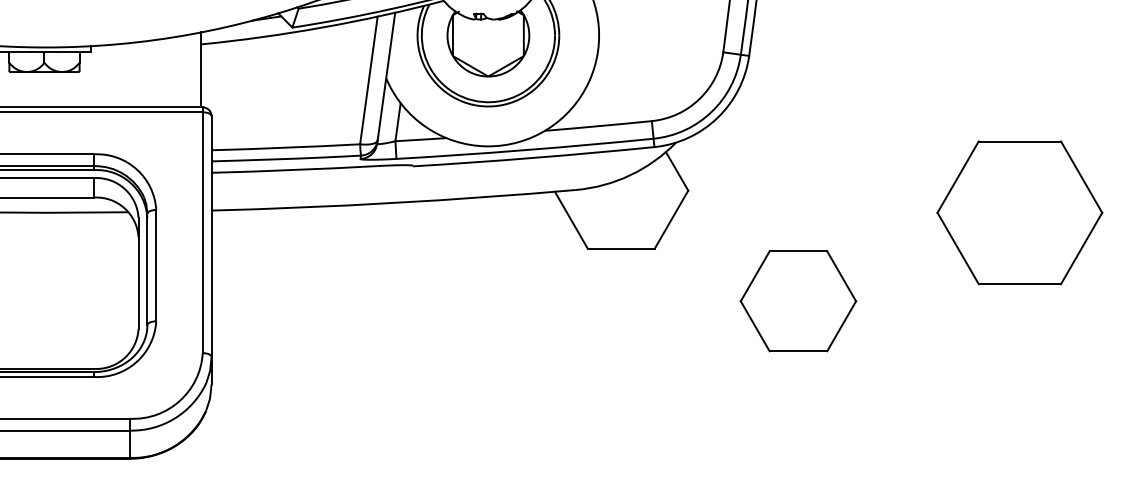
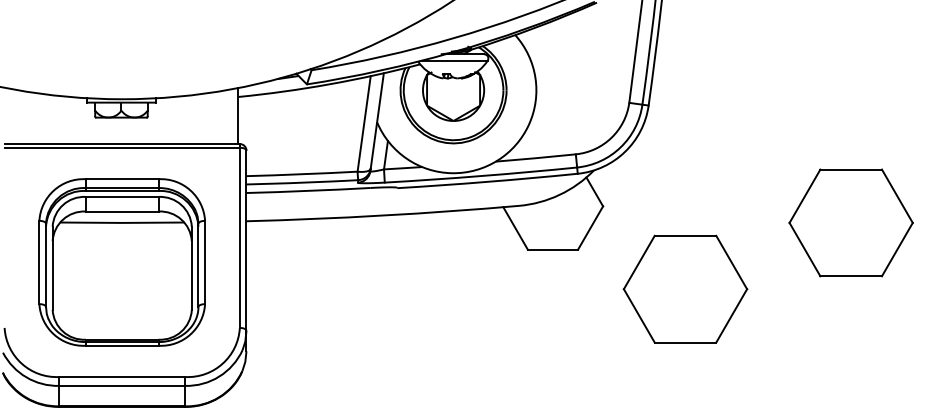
part: (798, 300) -> (685, 288), size x1.43

